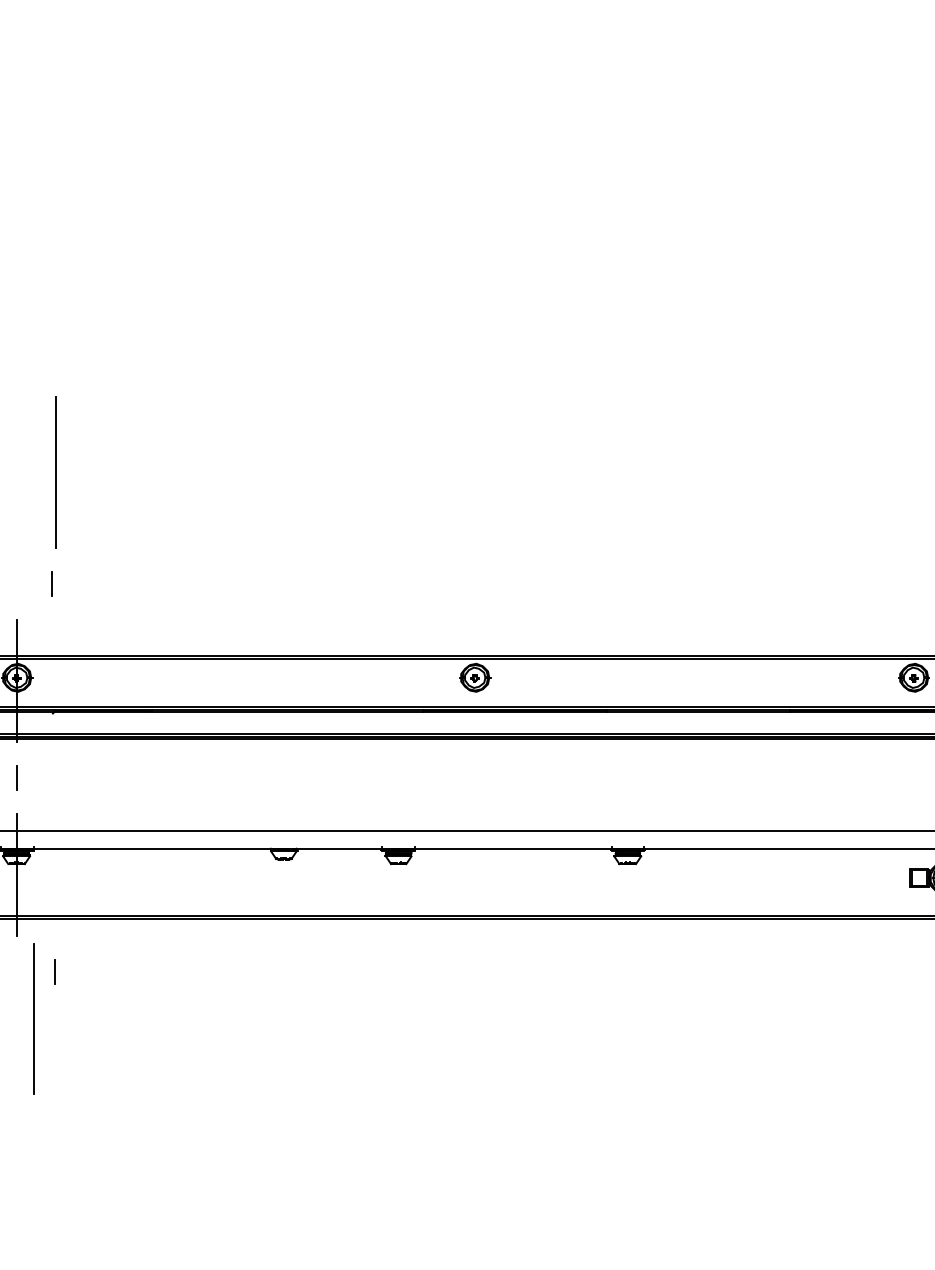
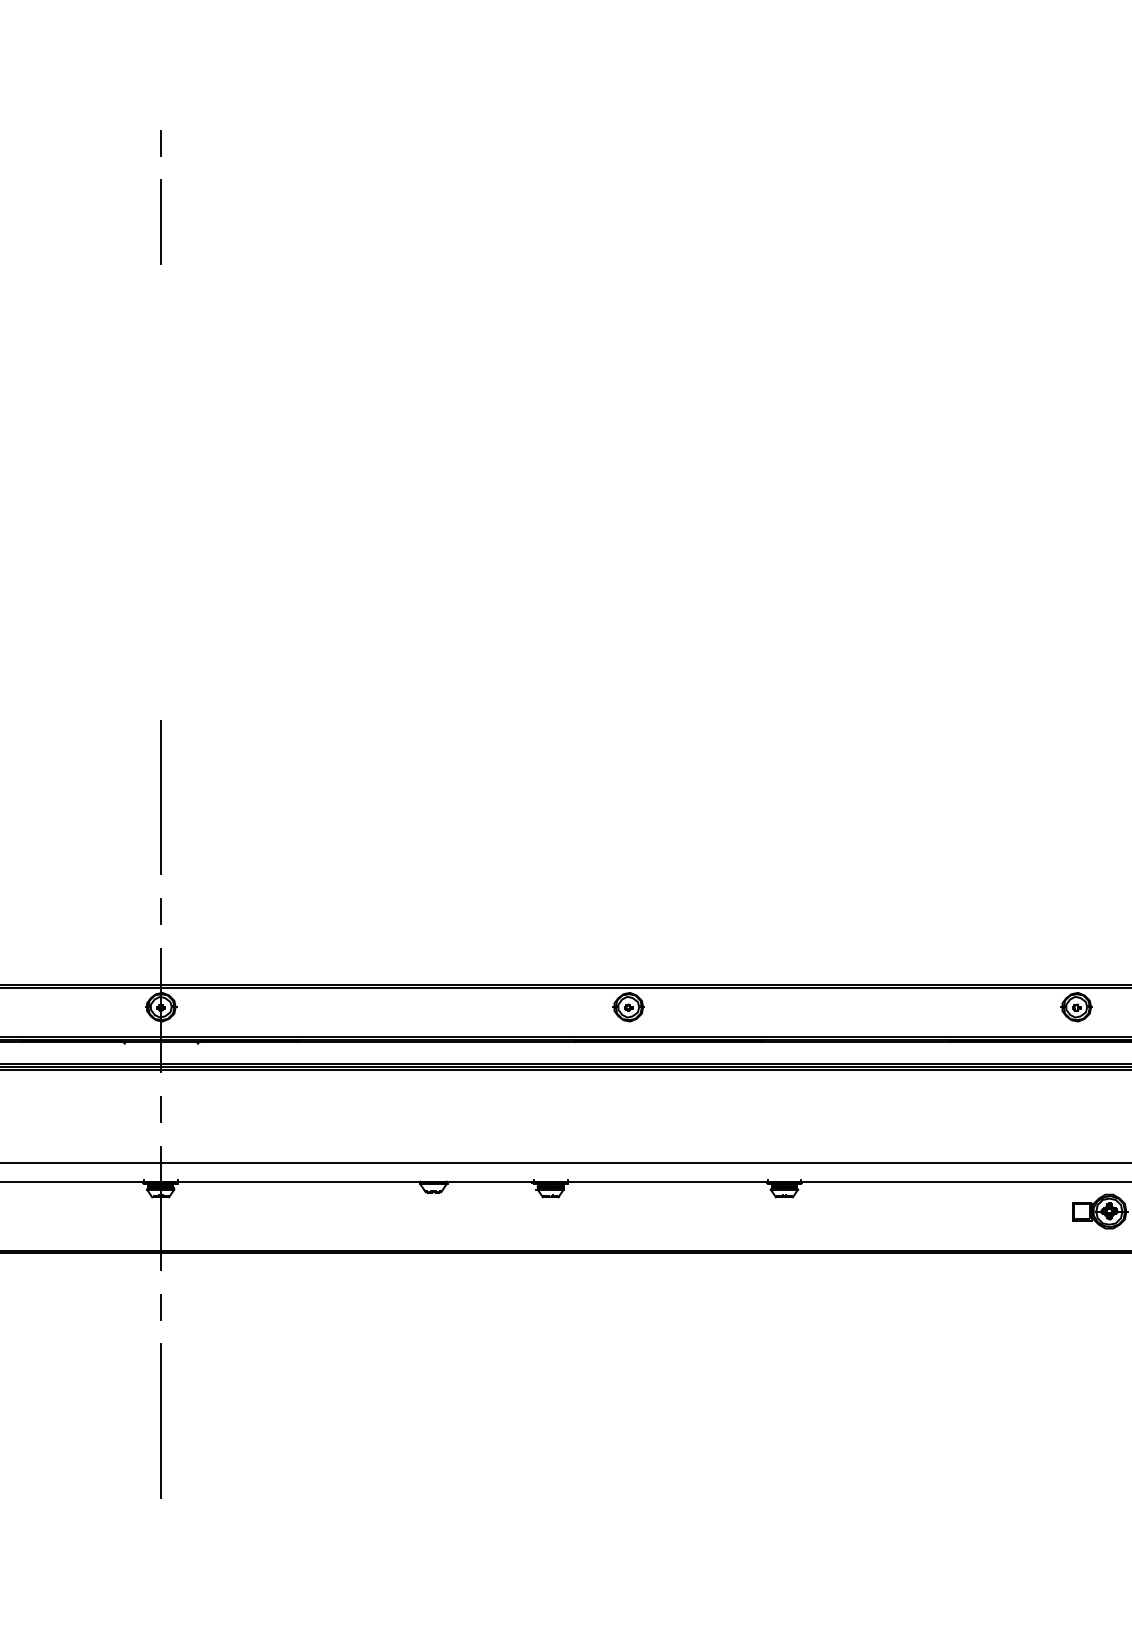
line: (55, 472) -> (160, 797), moved
line: (50, 584) -> (160, 911), moved
line: (53, 972) -> (160, 1307), moved
line: (33, 1018) -> (160, 1420), moved

